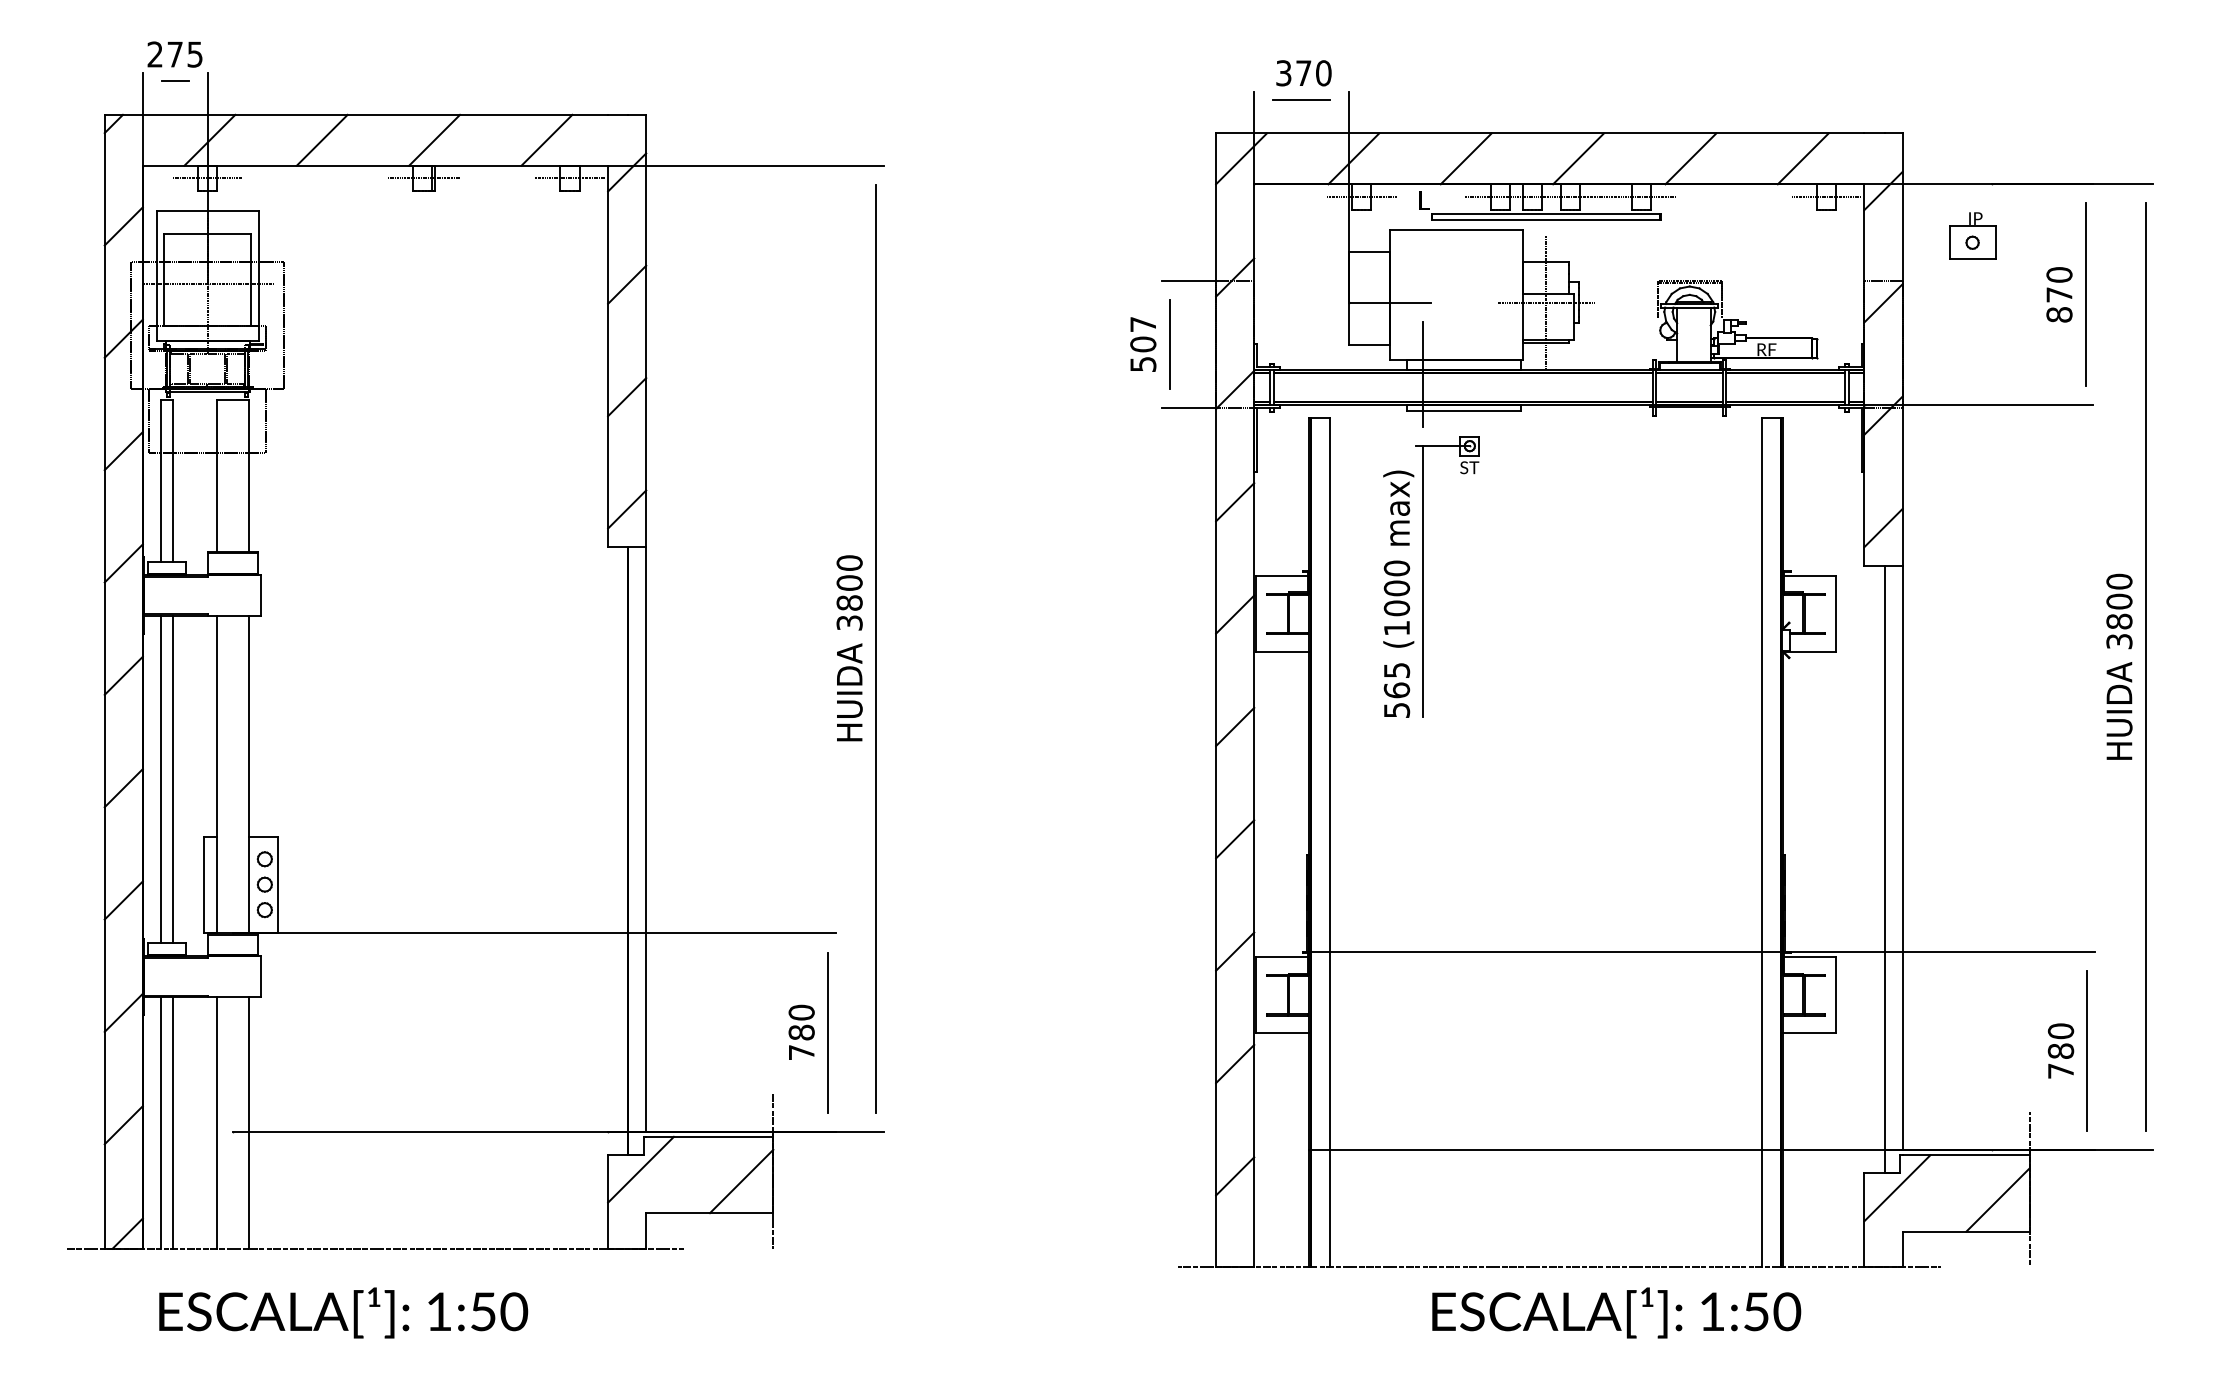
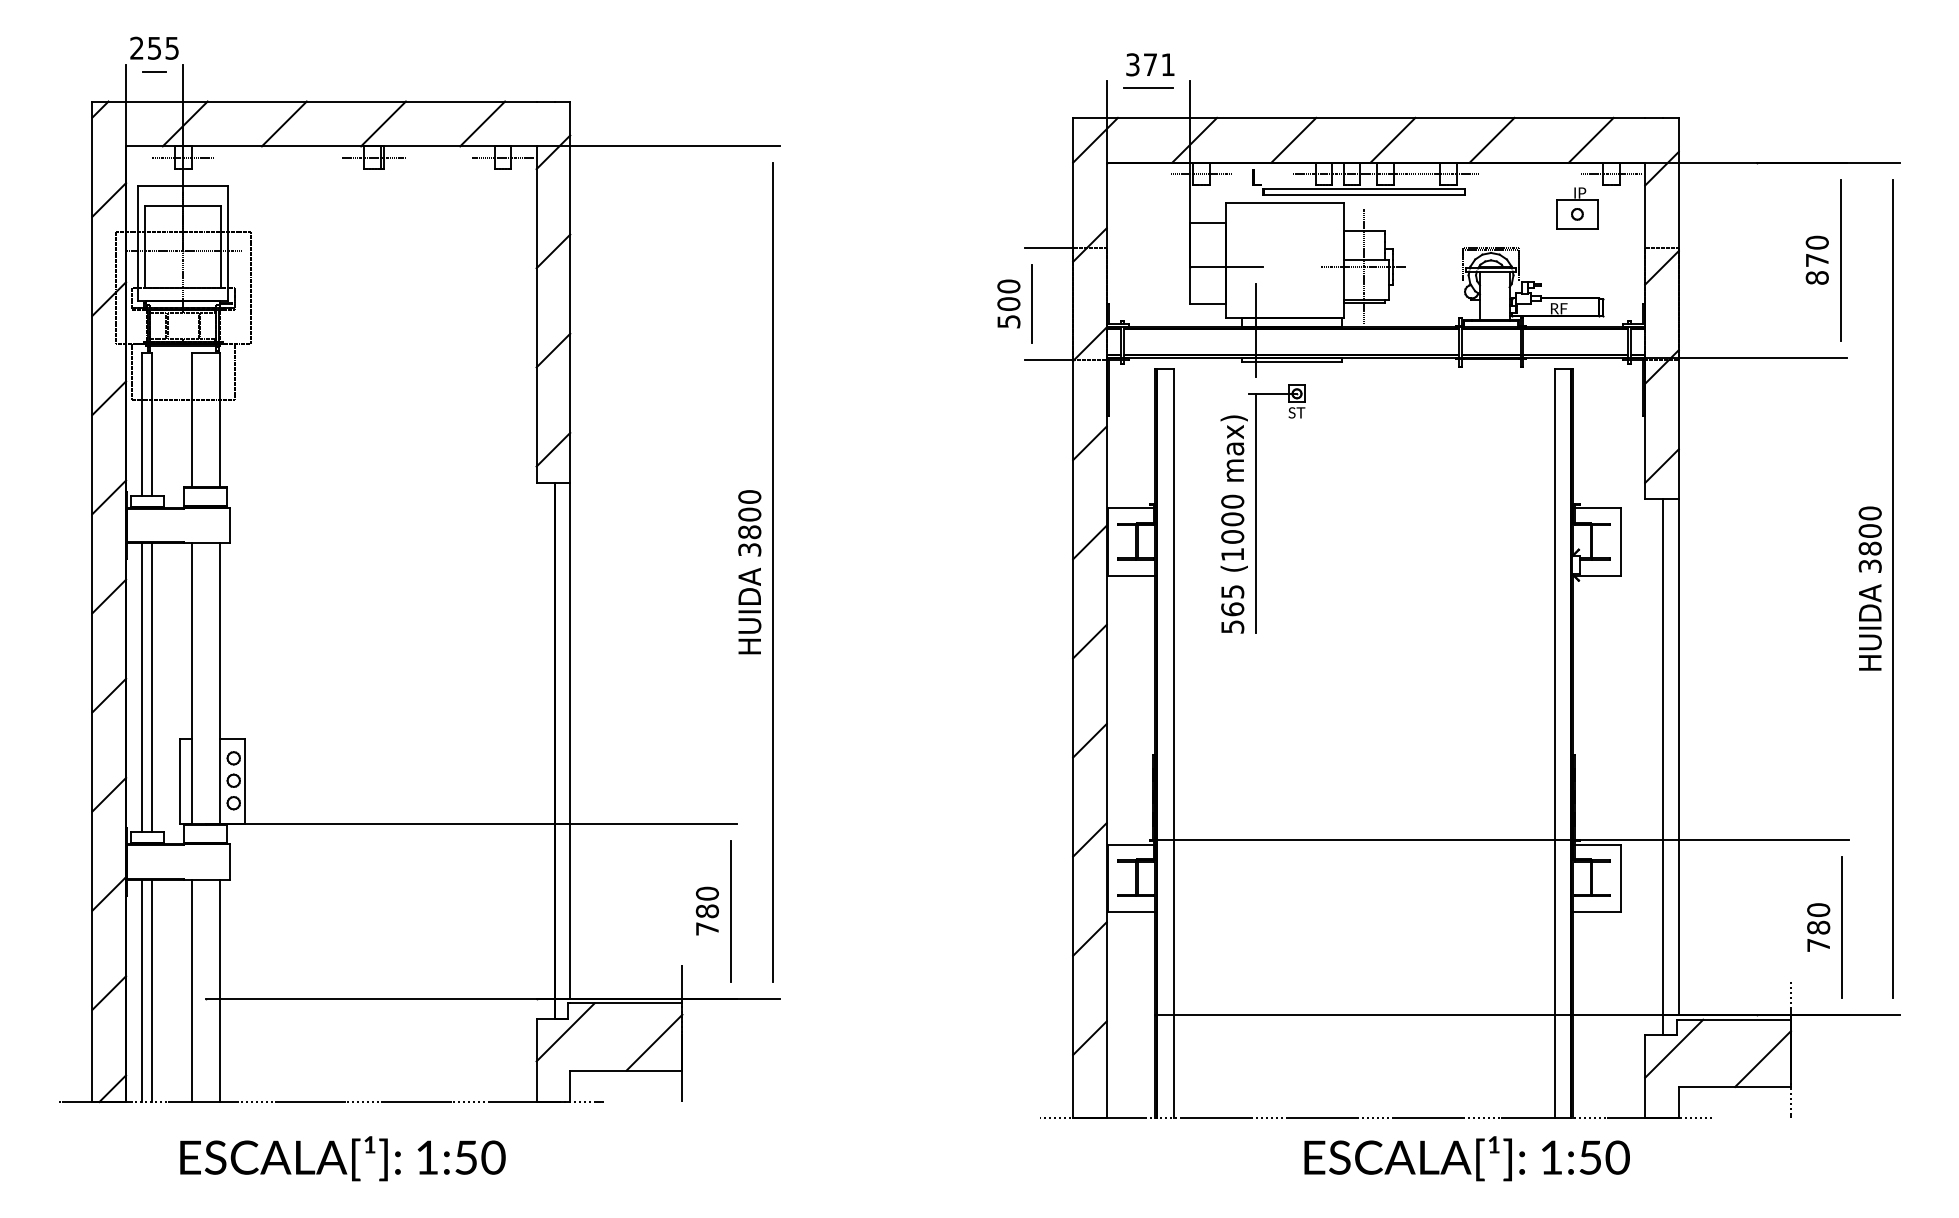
text: (174, 54) -> (154, 48), 275 -> 255
text: (1323, 73) -> (1167, 65), 370 -> 371
part: (1972, 235) -> (1577, 207), moved
text: (1143, 324) -> (1009, 286), 507 -> 500
text: (343, 1312) -> (342, 1158), moved
text: (1616, 1312) -> (1467, 1158), moved

